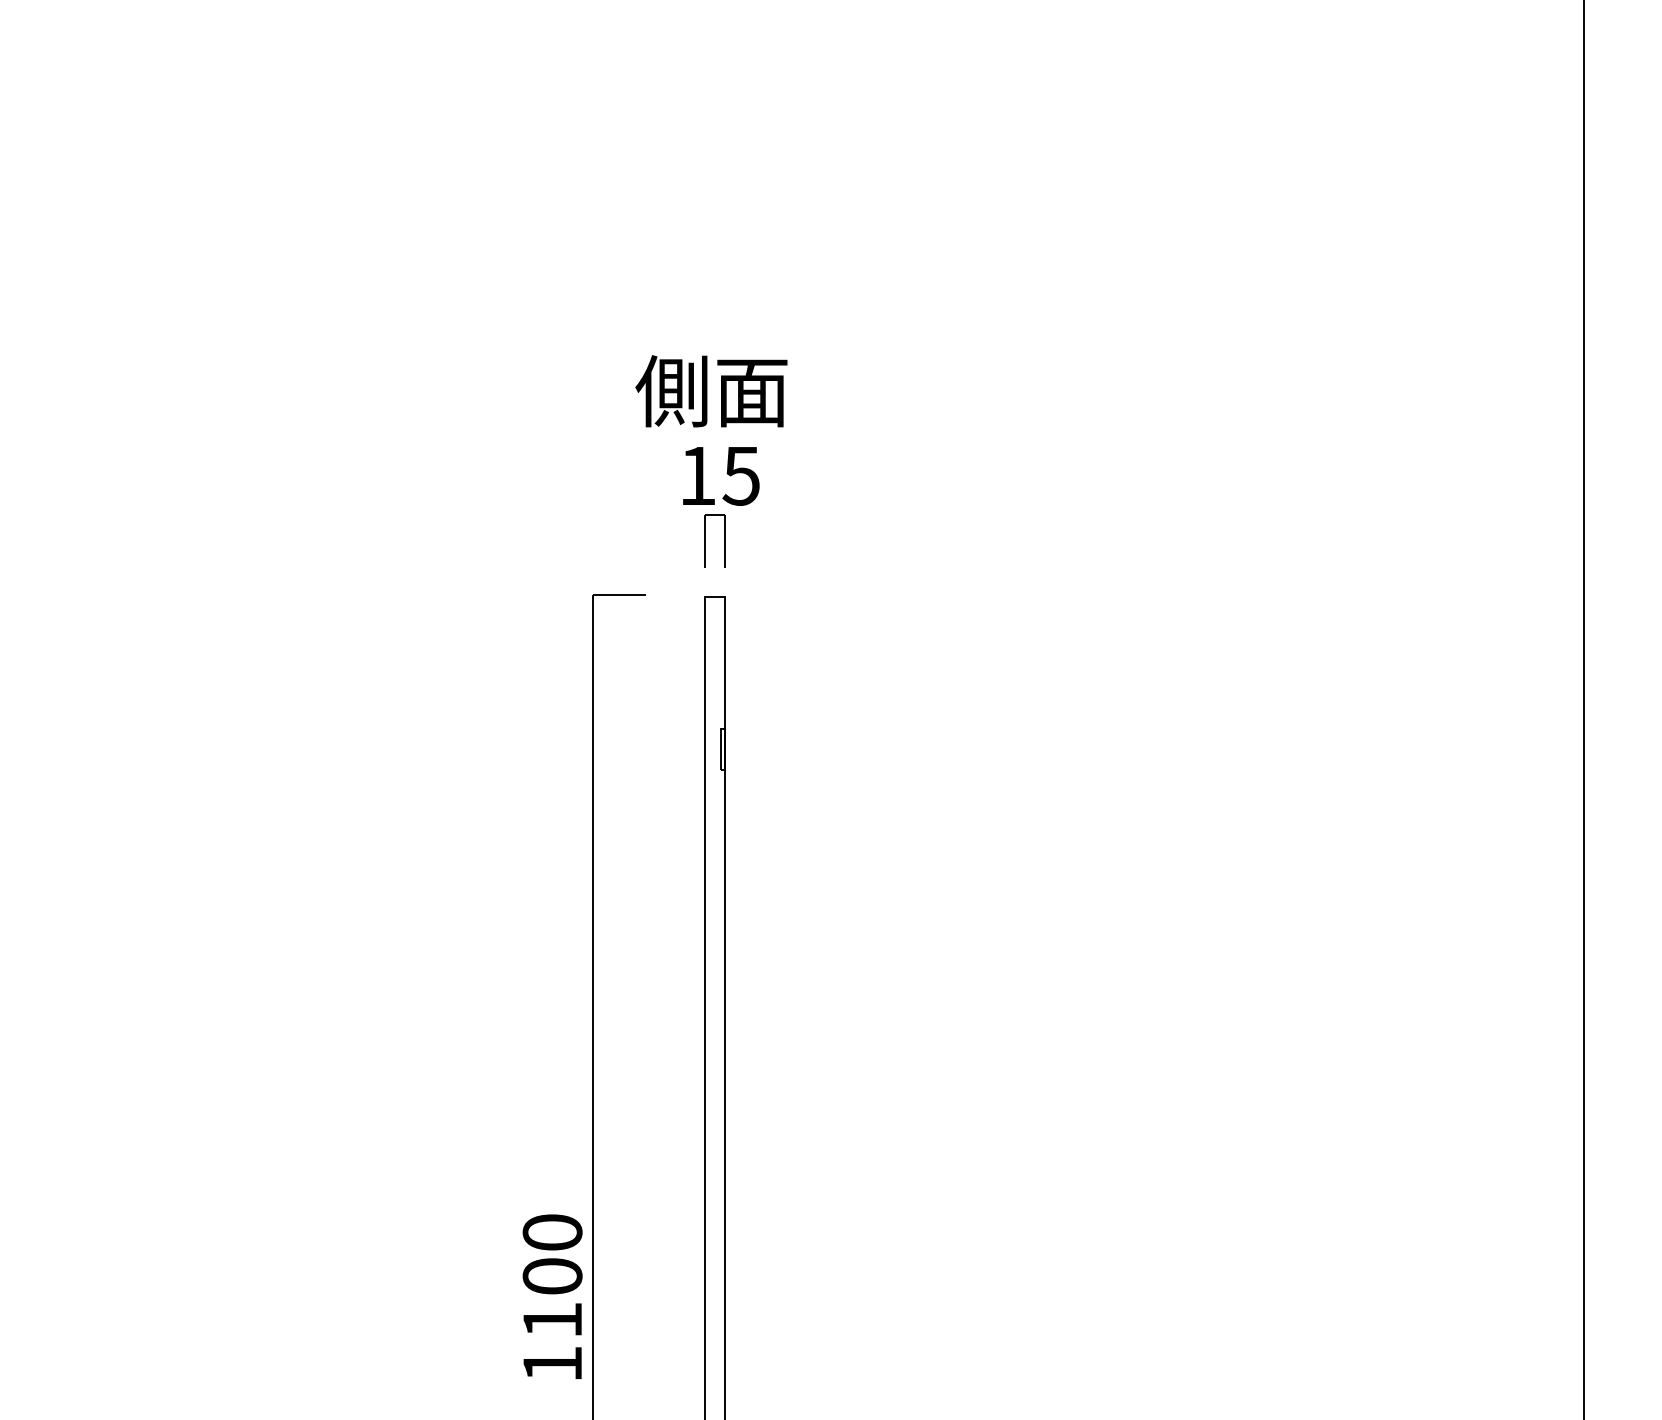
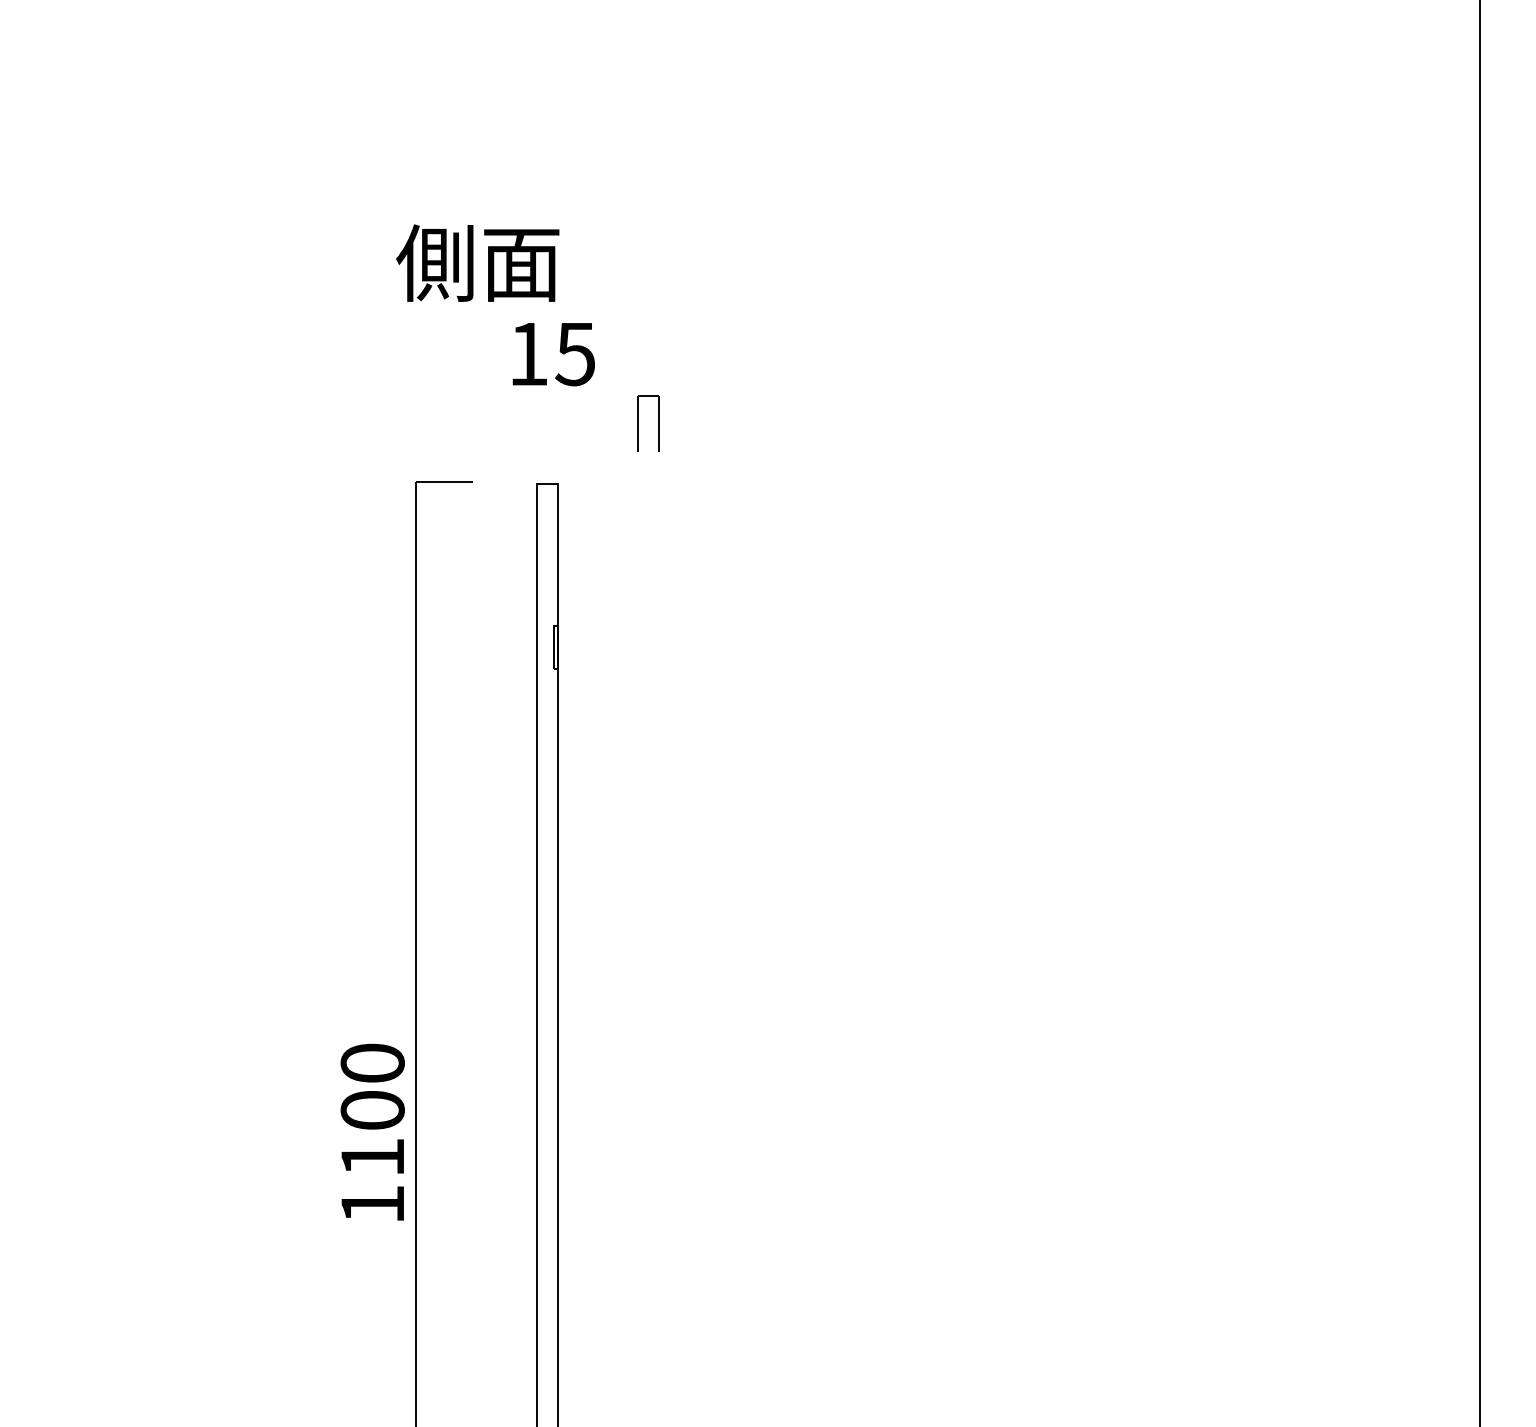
text: (711, 391) -> (477, 263), moved
part: (705, 540) -> (637, 423), moved
text: (552, 1296) -> (372, 1131), moved

